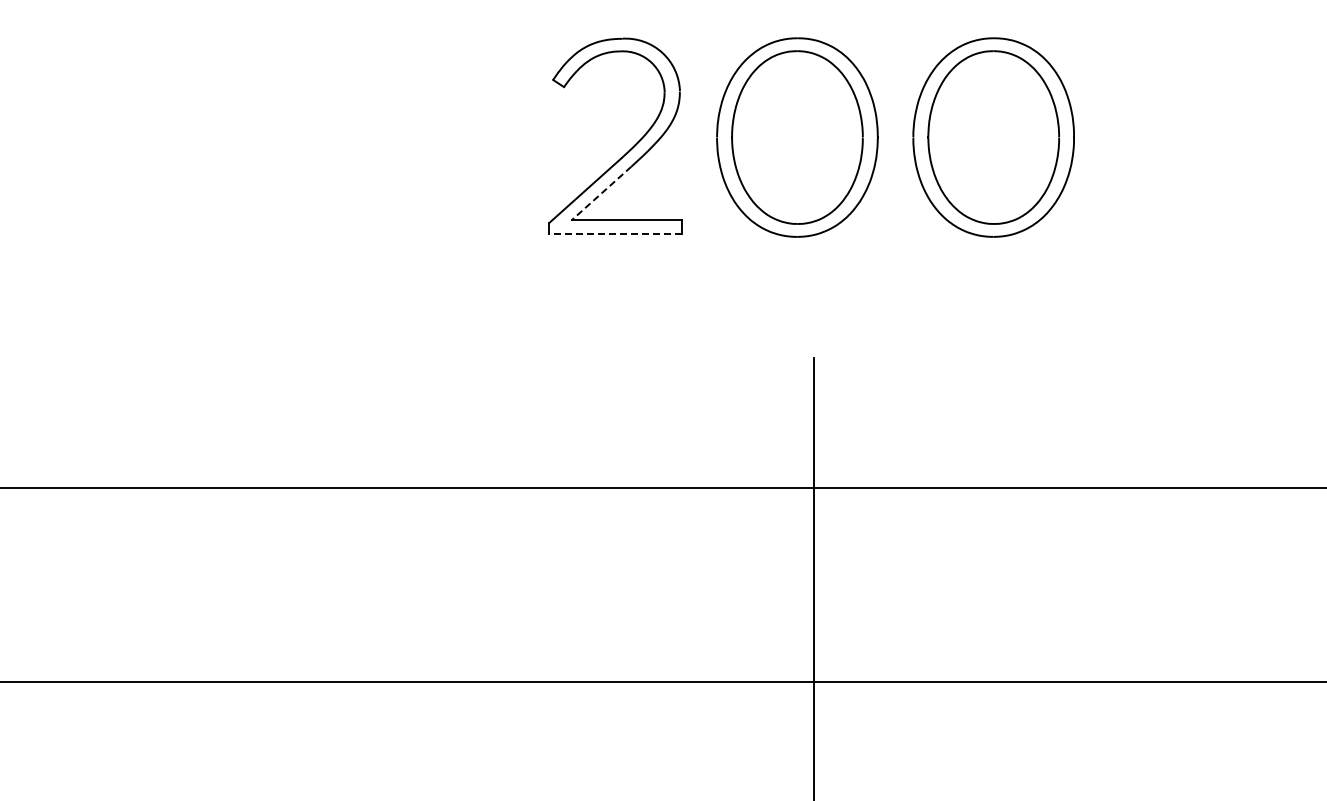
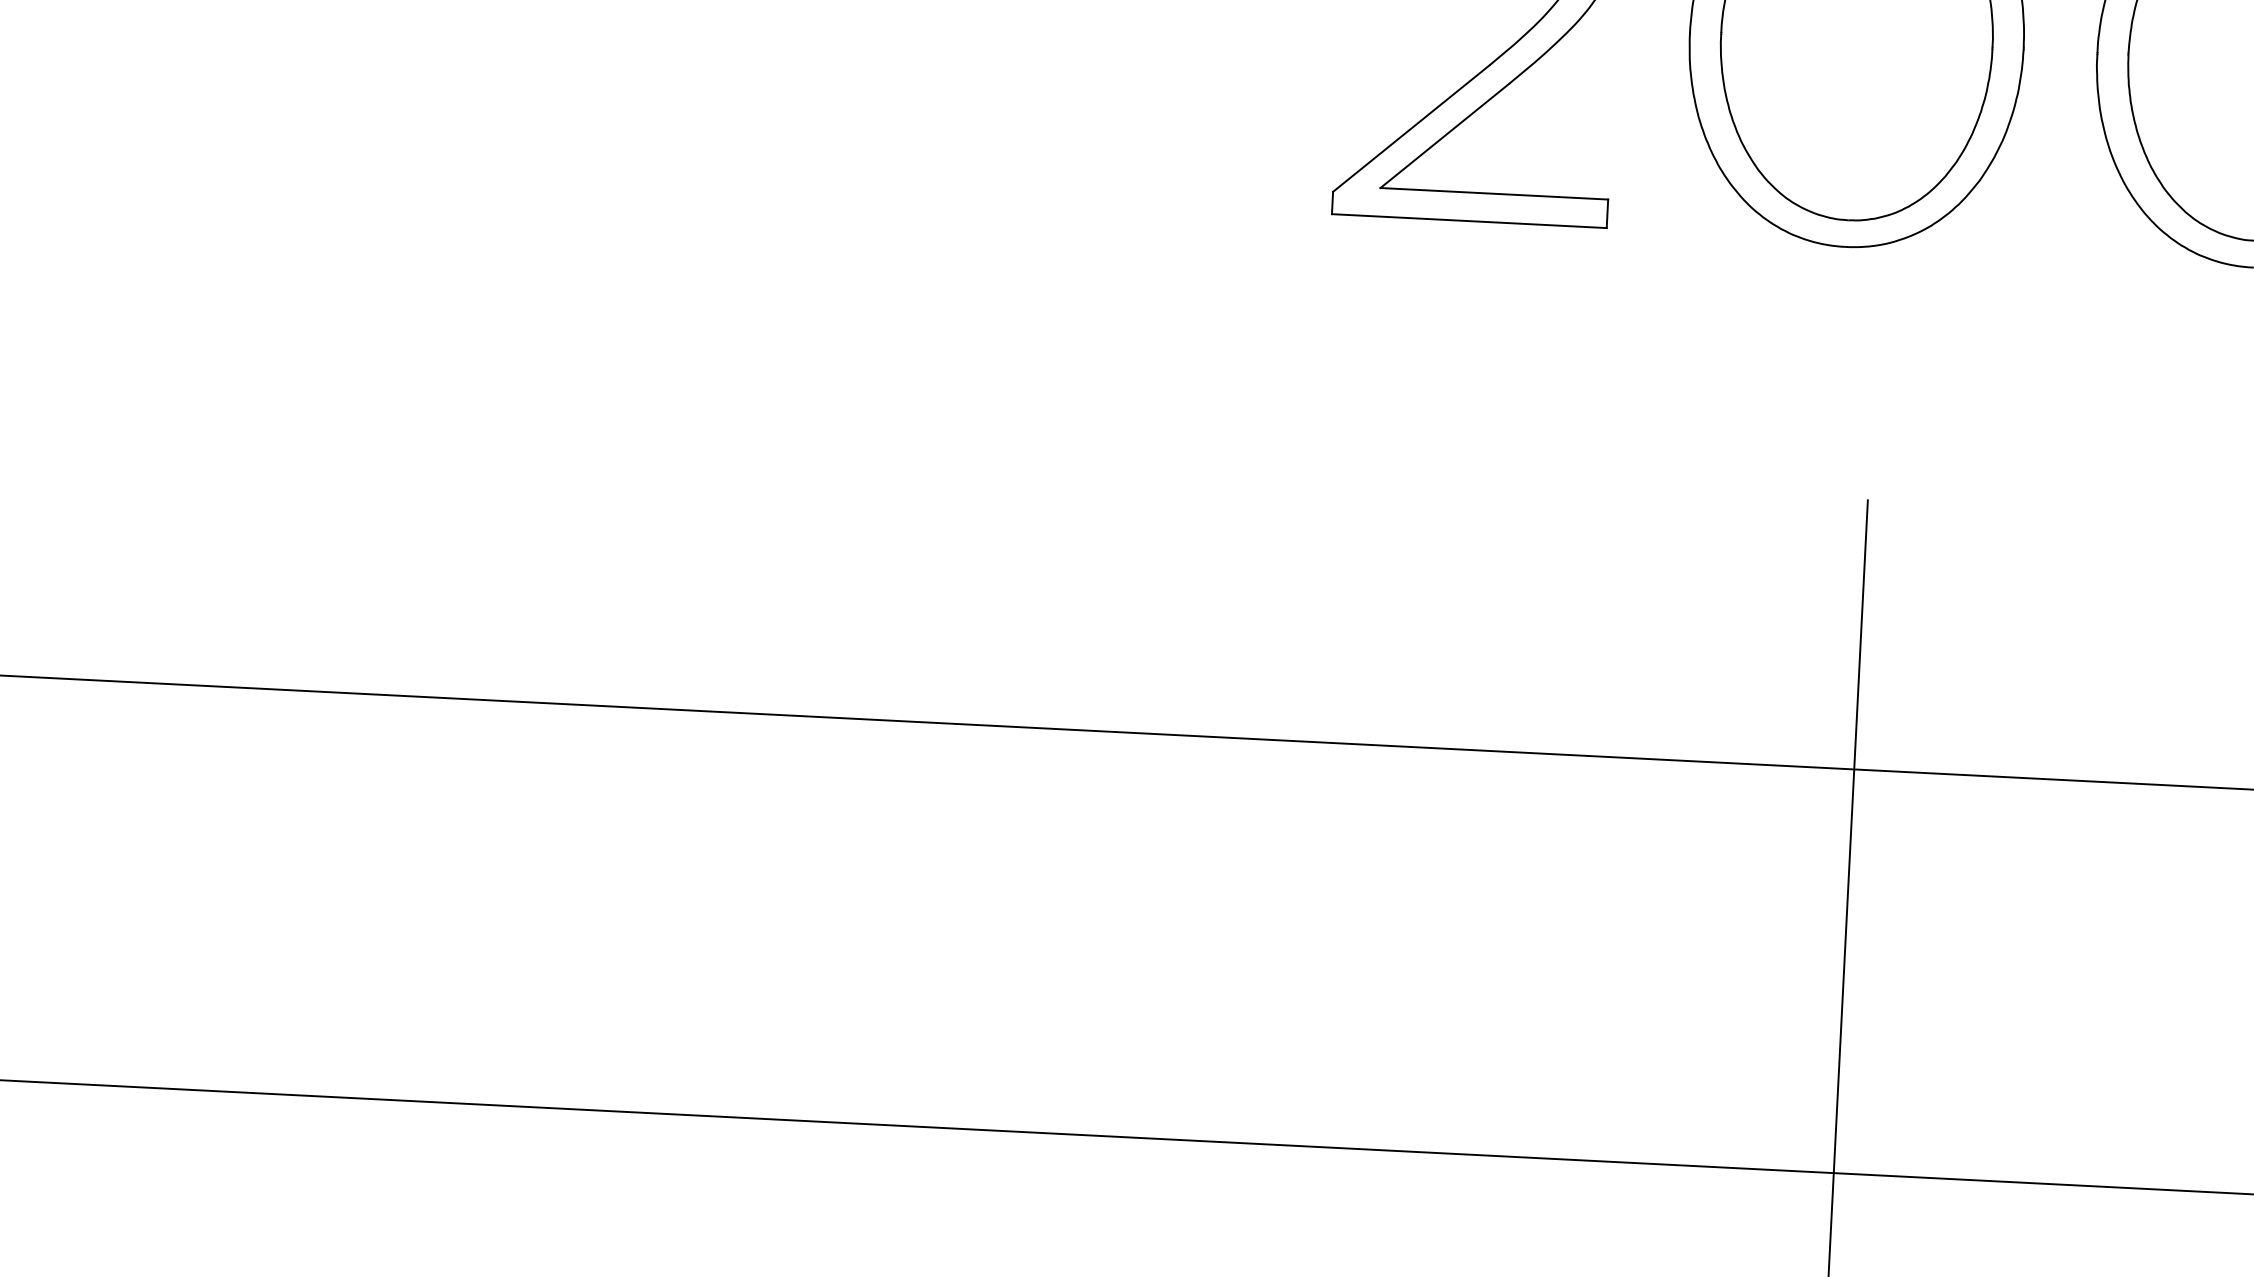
line: (601, 193) -> (1444, 136), dashed -> solid
line: (615, 233) -> (1469, 220), dashed -> solid

